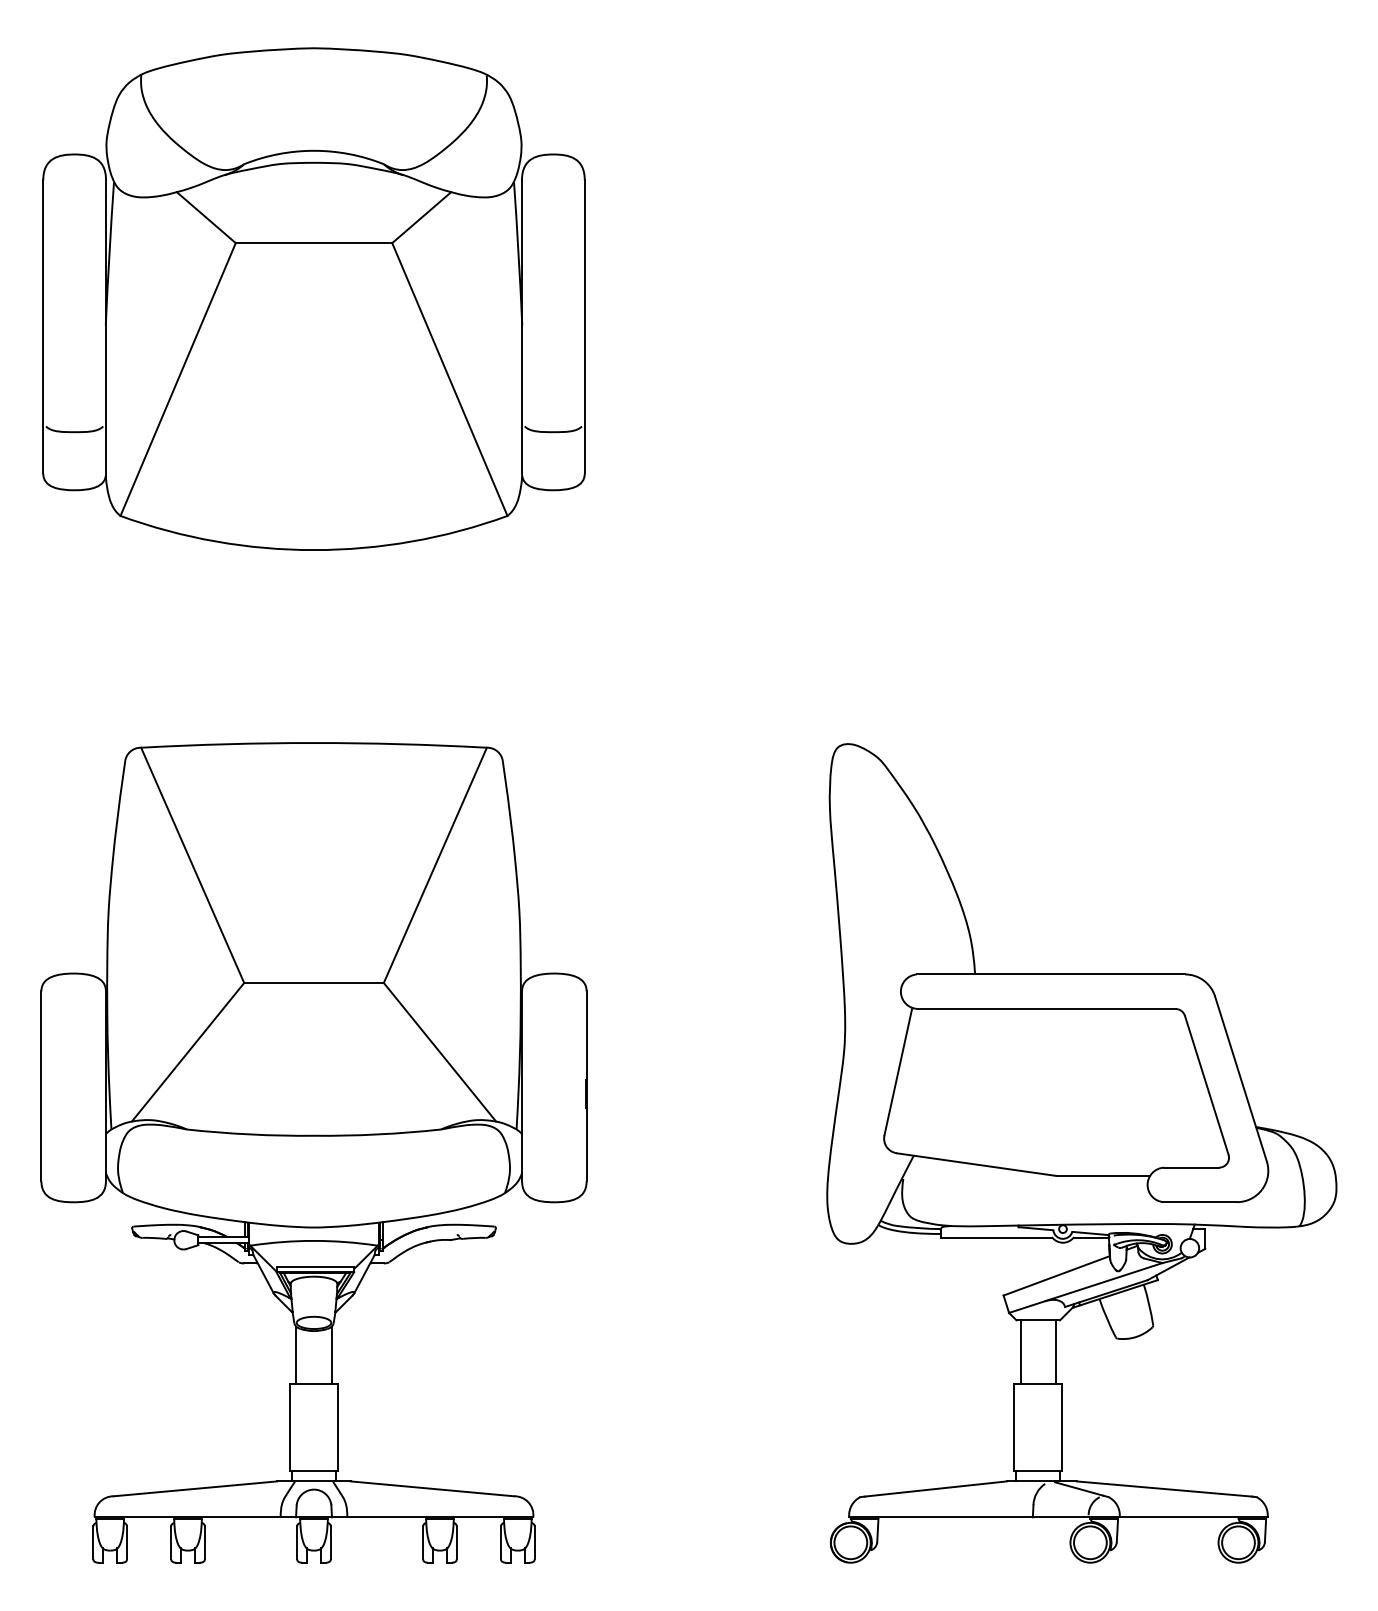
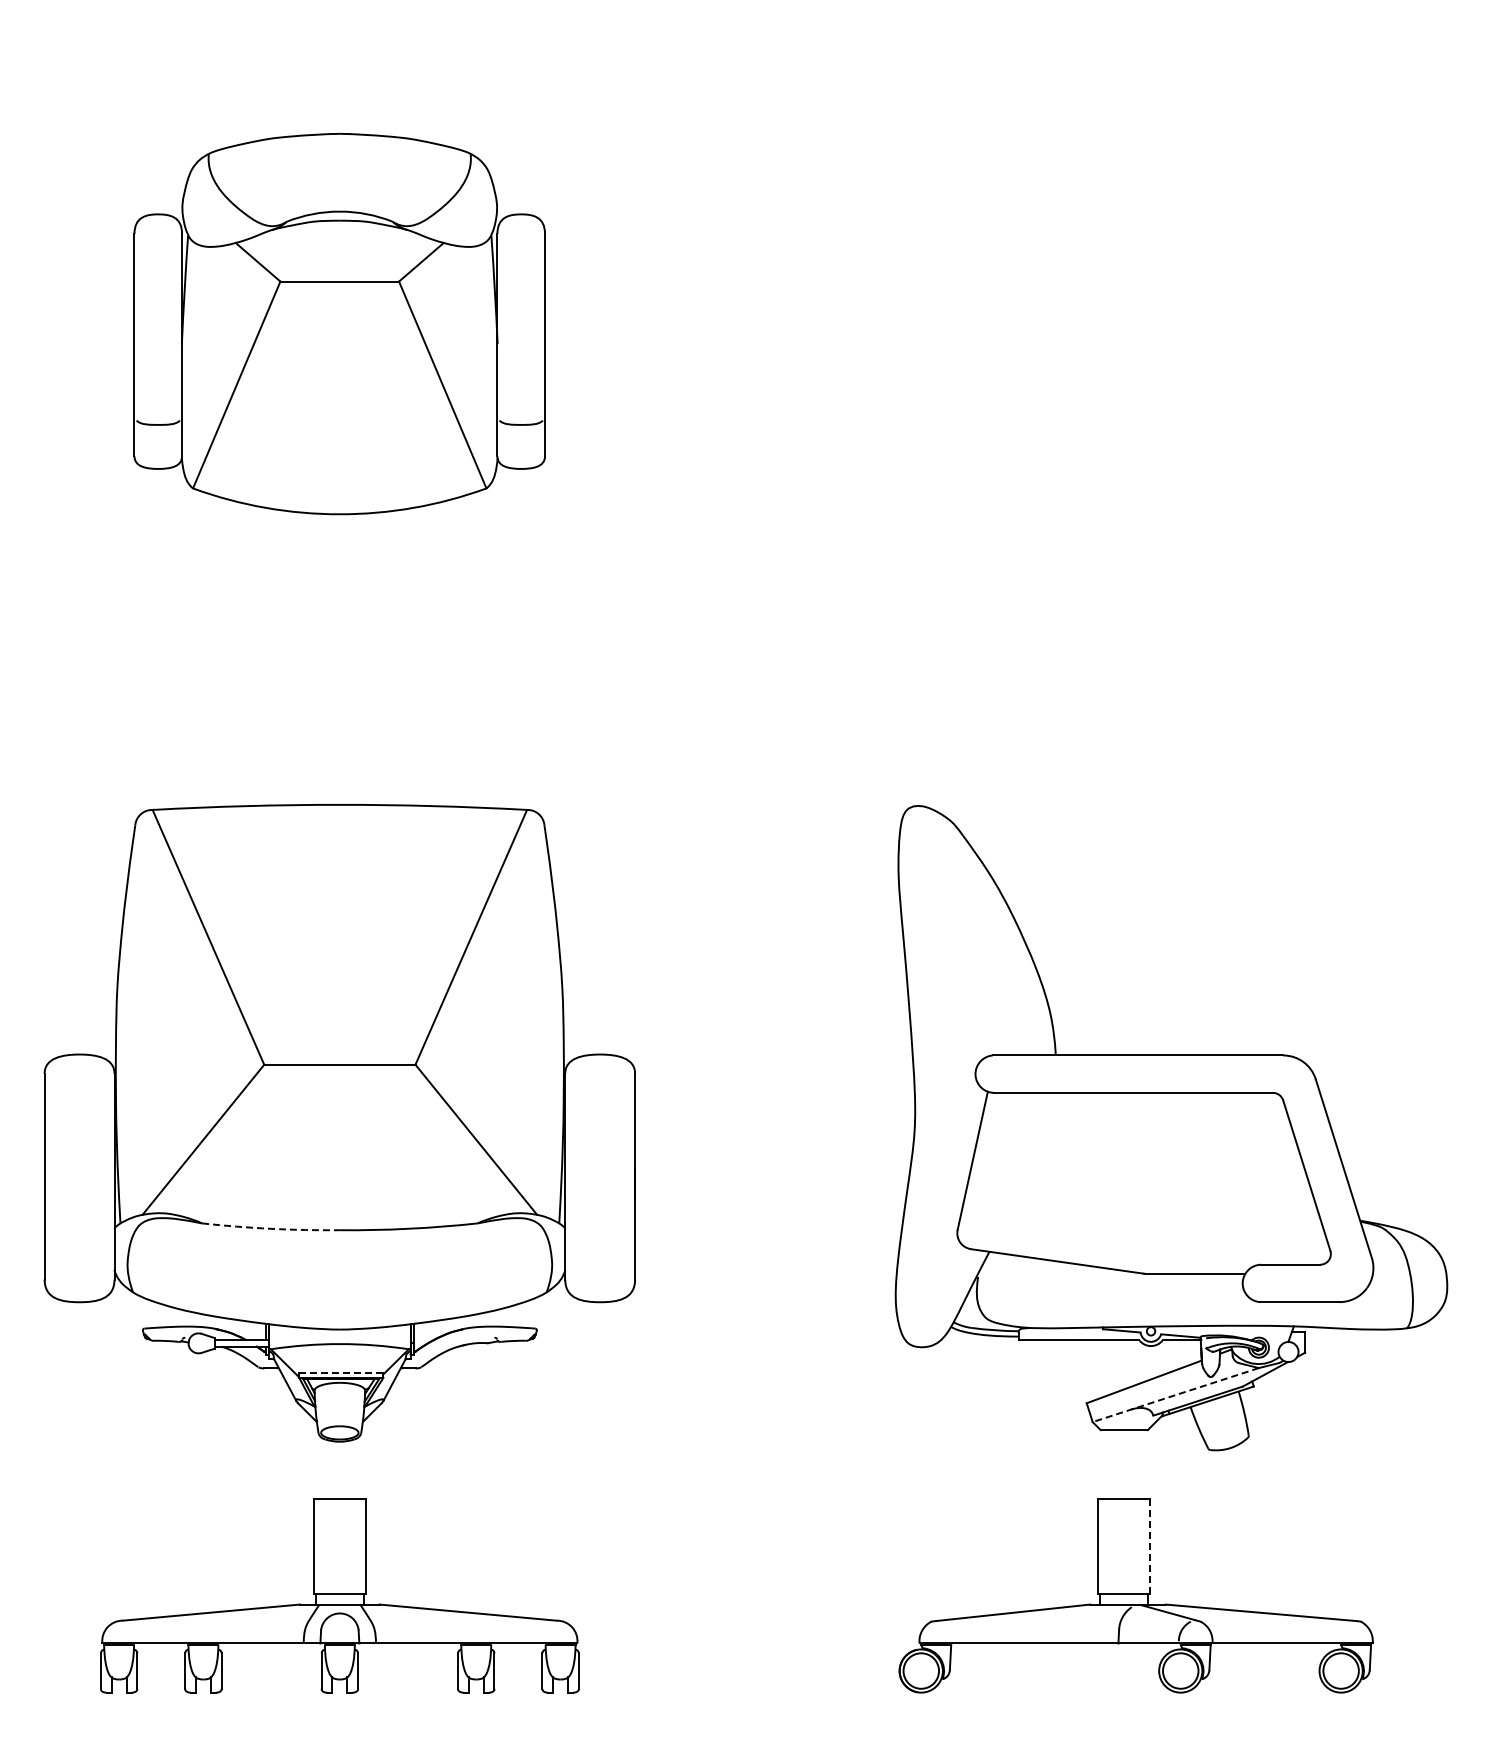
part: (313, 298) -> (339, 323), size x0.7
arc: (249, 1134) -> (270, 1228), solid -> dashed
line: (315, 1267) -> (341, 1372), solid -> dashed
line: (1085, 1288) -> (1175, 1395), solid -> dashed
line: (1020, 1352) -> (1105, 1464), removed
line: (1056, 1352) -> (1143, 1464), removed
line: (296, 1355) -> (320, 1468), removed
line: (332, 1355) -> (359, 1468), removed
line: (1062, 1426) -> (1150, 1545), solid -> dashed

